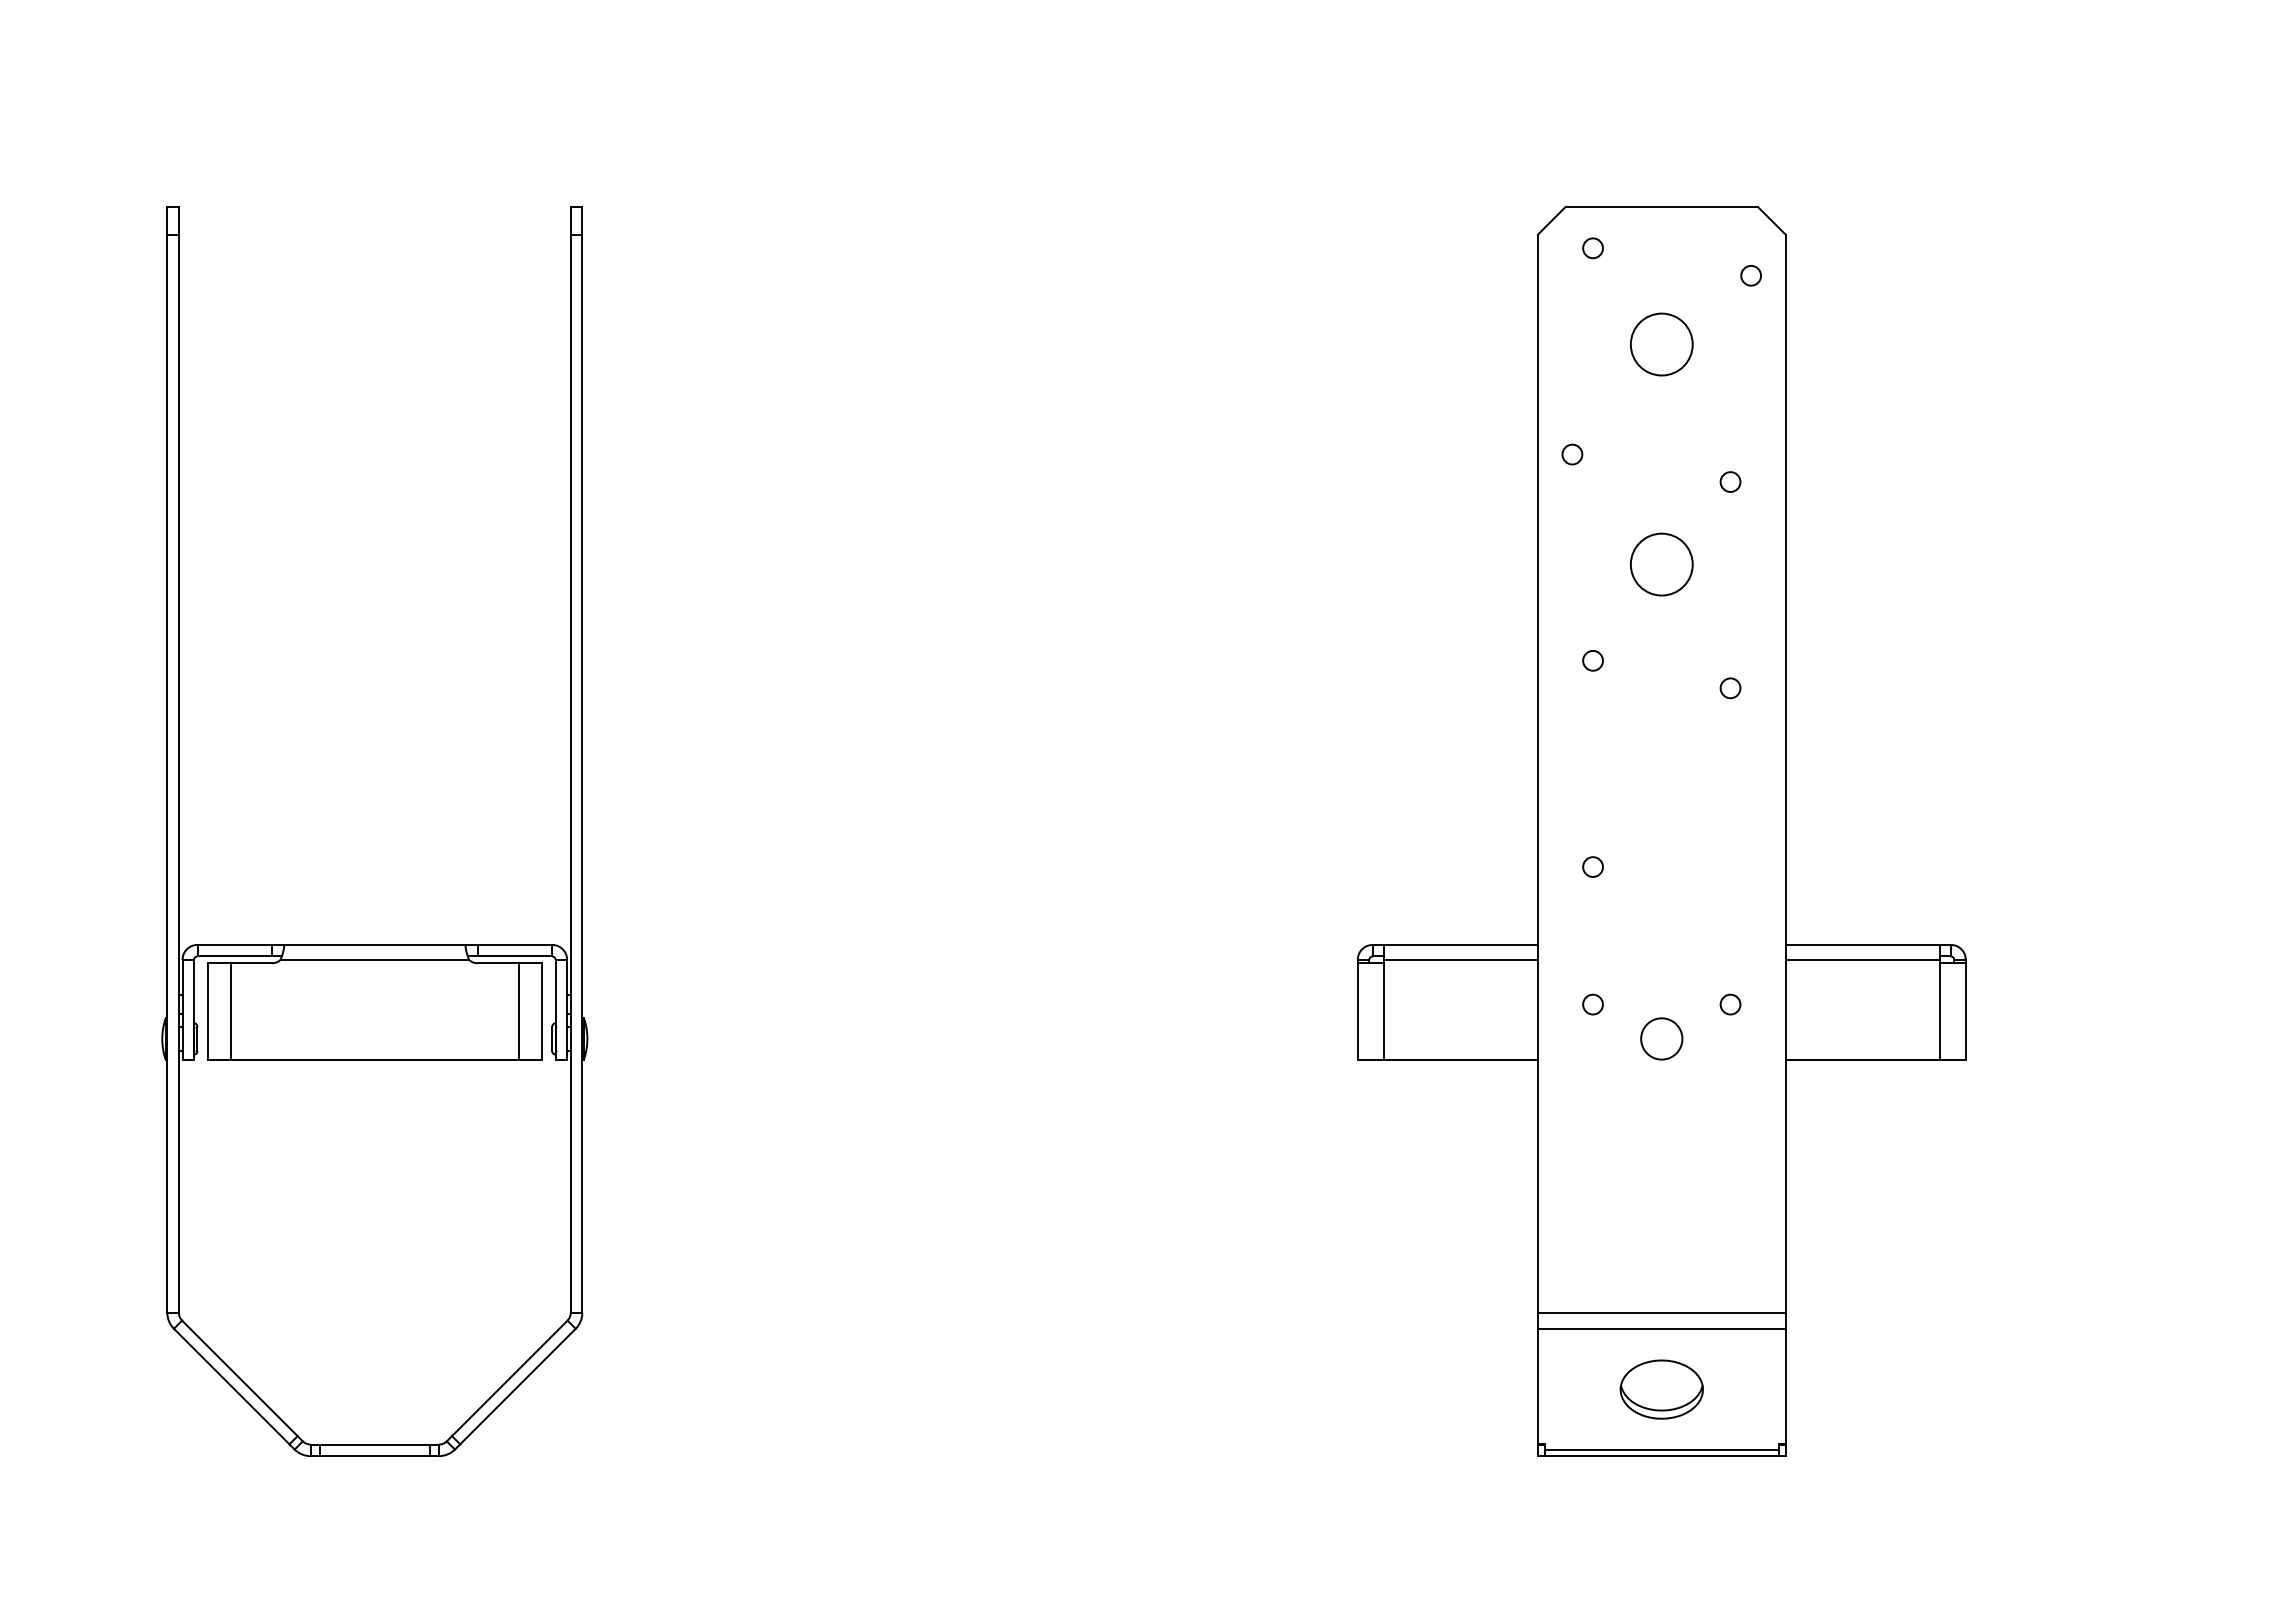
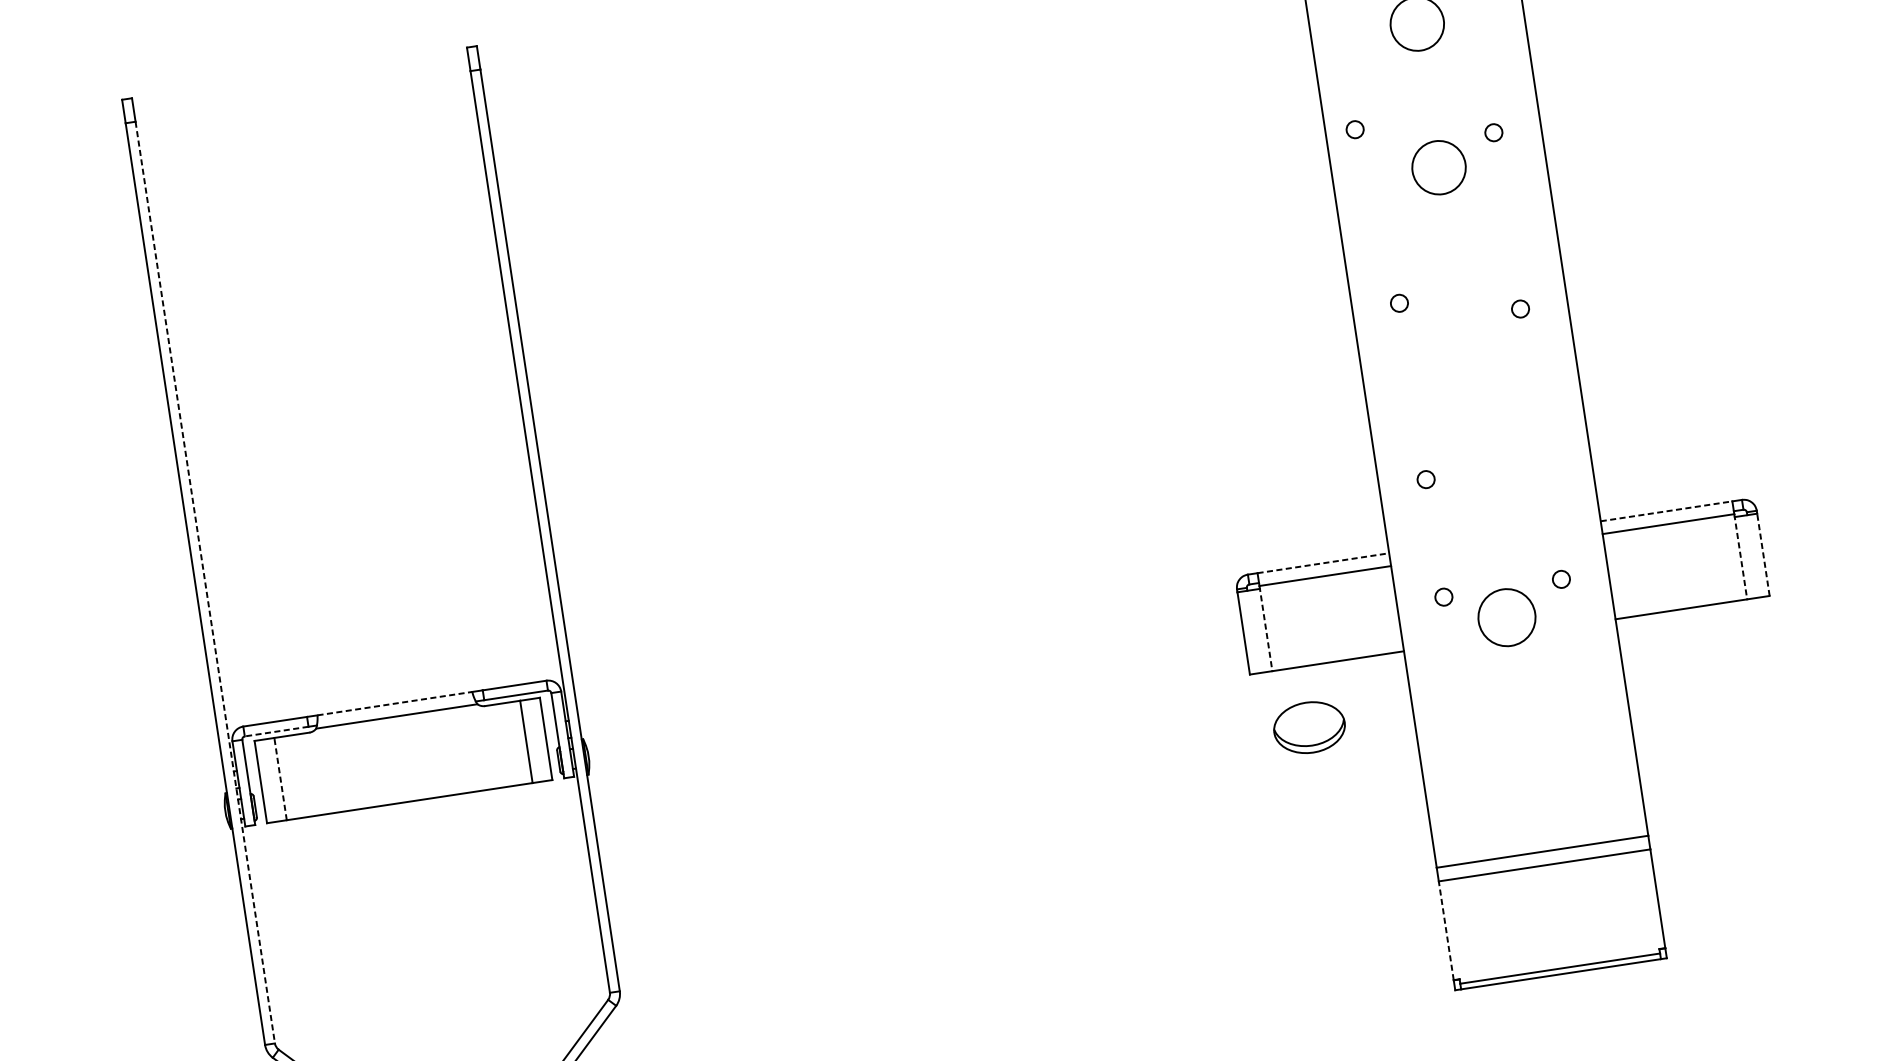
circle: (1661, 564) -> (1438, 167), moved
line: (178, 774) -> (205, 583), solid -> dashed
line: (374, 944) -> (394, 703), solid -> dashed
line: (1461, 944) -> (1323, 562), solid -> dashed
line: (1862, 944) -> (1666, 510), solid -> dashed
line: (234, 956) -> (276, 731), solid -> dashed
line: (1384, 1009) -> (1266, 628), solid -> dashed
line: (1939, 1009) -> (1740, 556), solid -> dashed
line: (231, 1010) -> (280, 778), solid -> dashed
line: (1965, 1010) -> (1763, 554), solid -> dashed
circle: (1661, 1038) -> (1506, 617), size x1.6
line: (1538, 1386) -> (1446, 930), solid -> dashed
part: (1661, 1389) -> (1309, 727), moved

